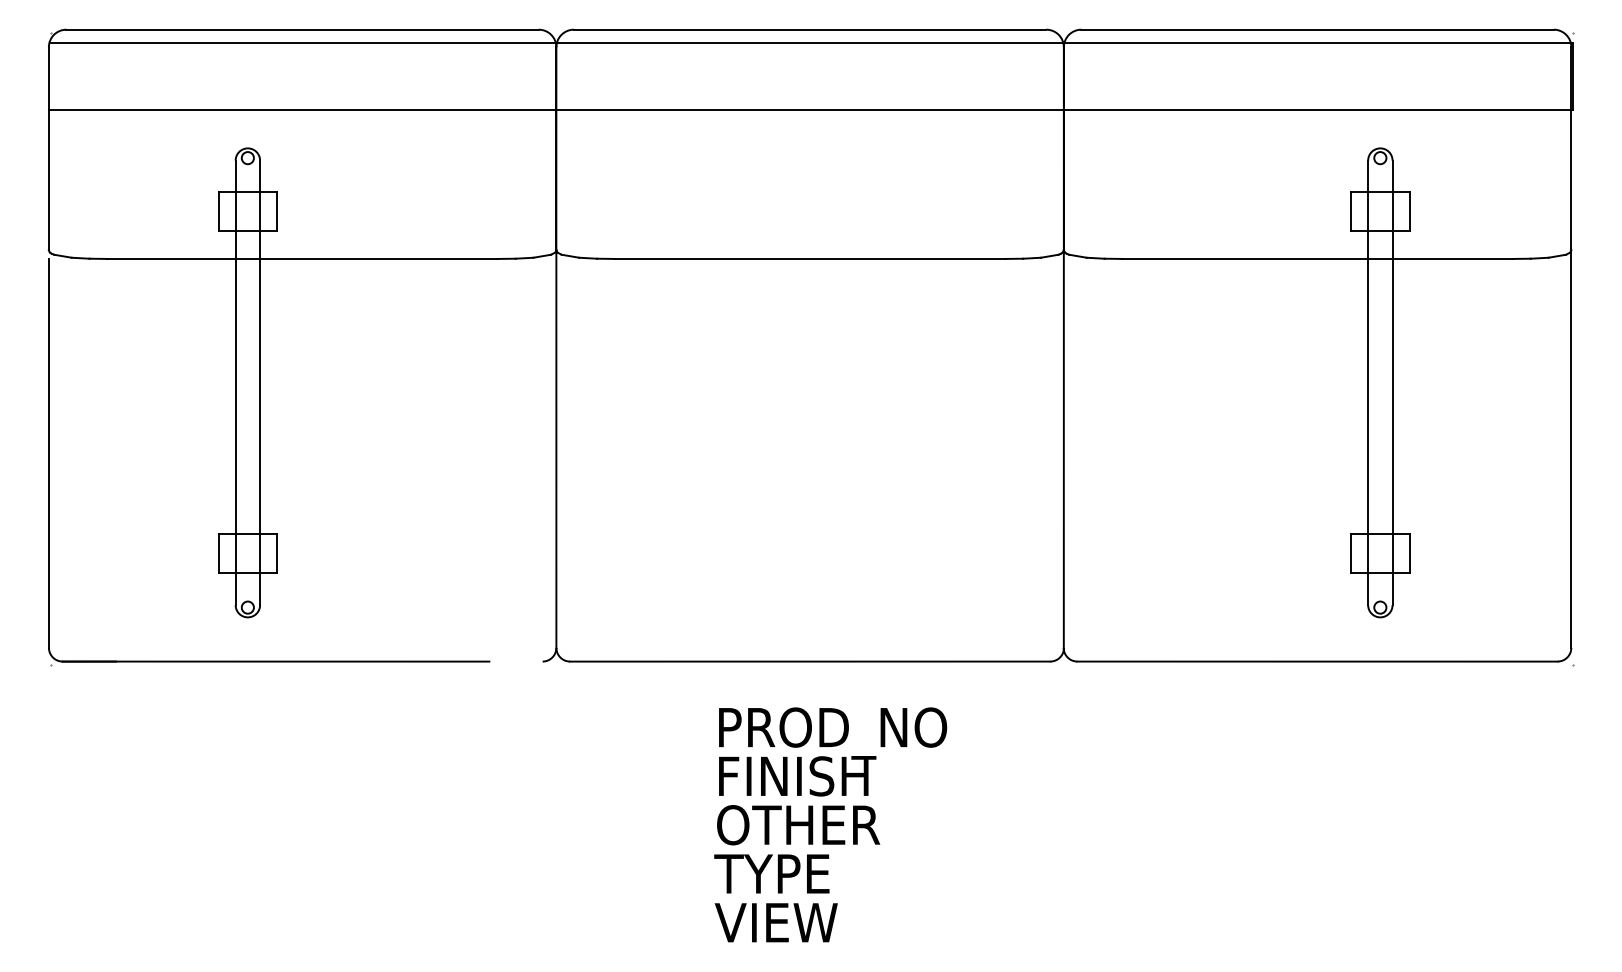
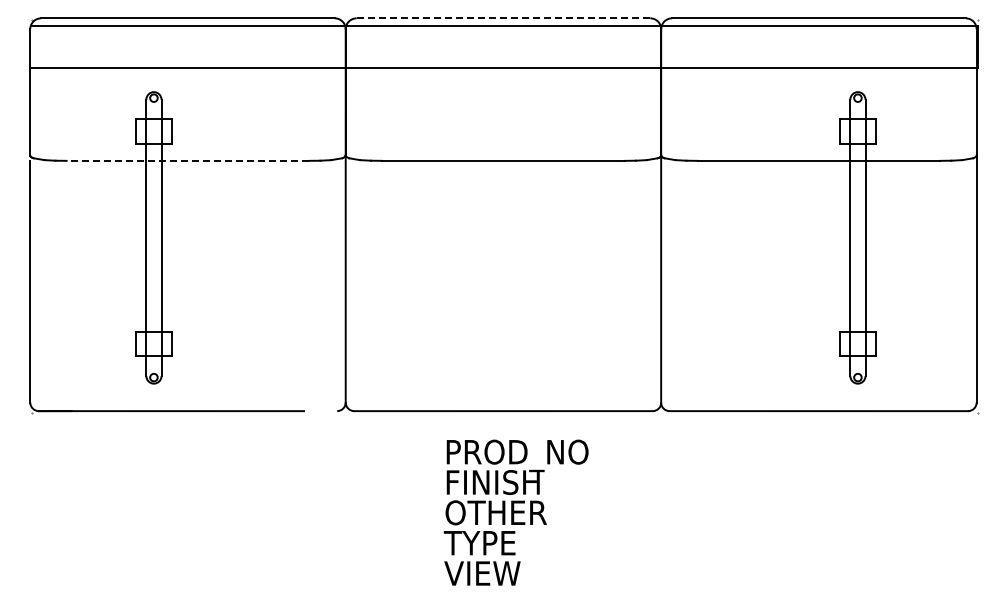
line: (810, 29) -> (503, 18), solid -> dashed
line: (301, 258) -> (187, 160), solid -> dashed

